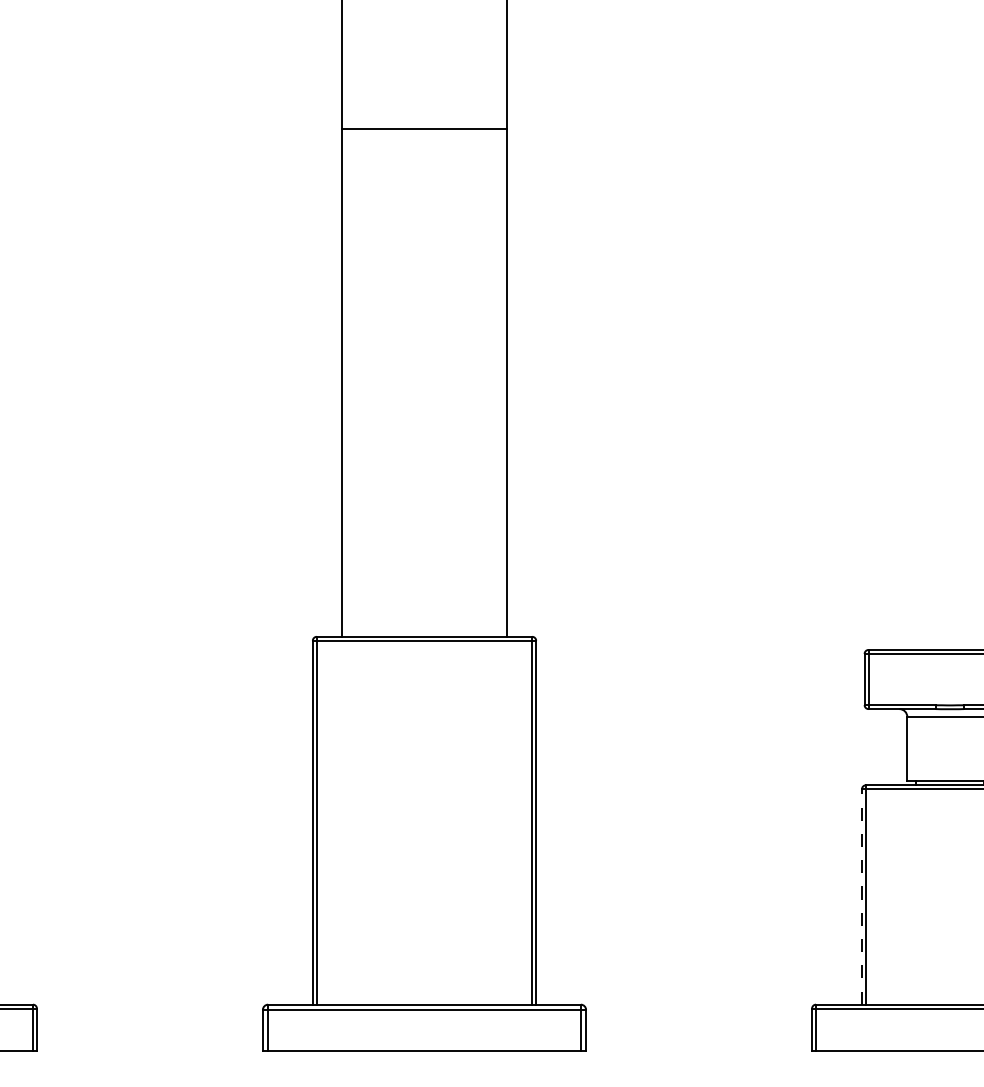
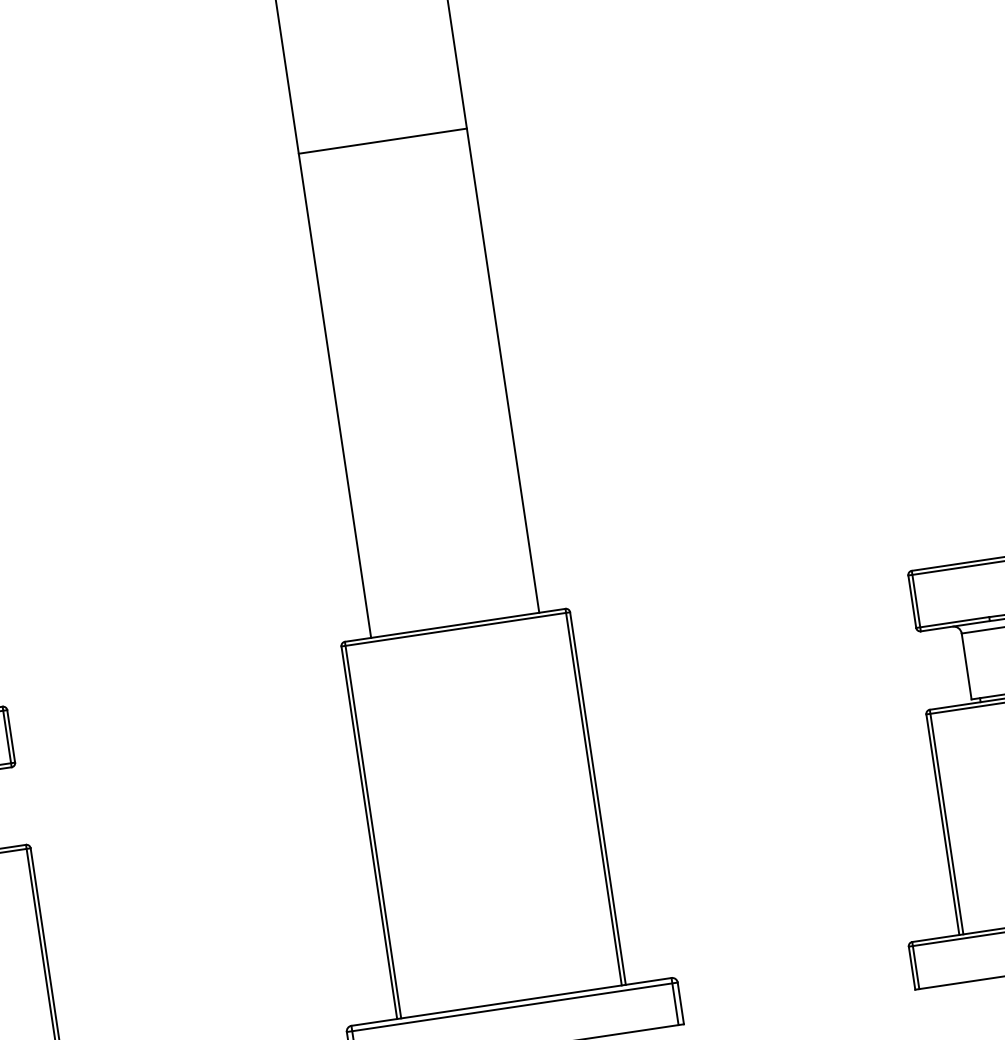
line: (424, 128) -> (382, 140), moved
line: (861, 896) -> (942, 824), dashed -> solid

